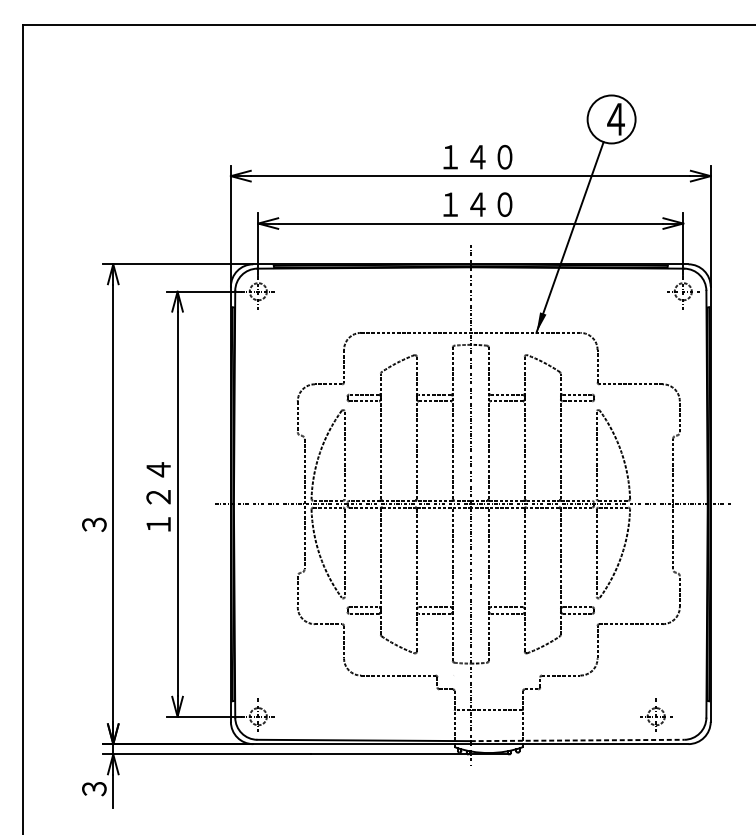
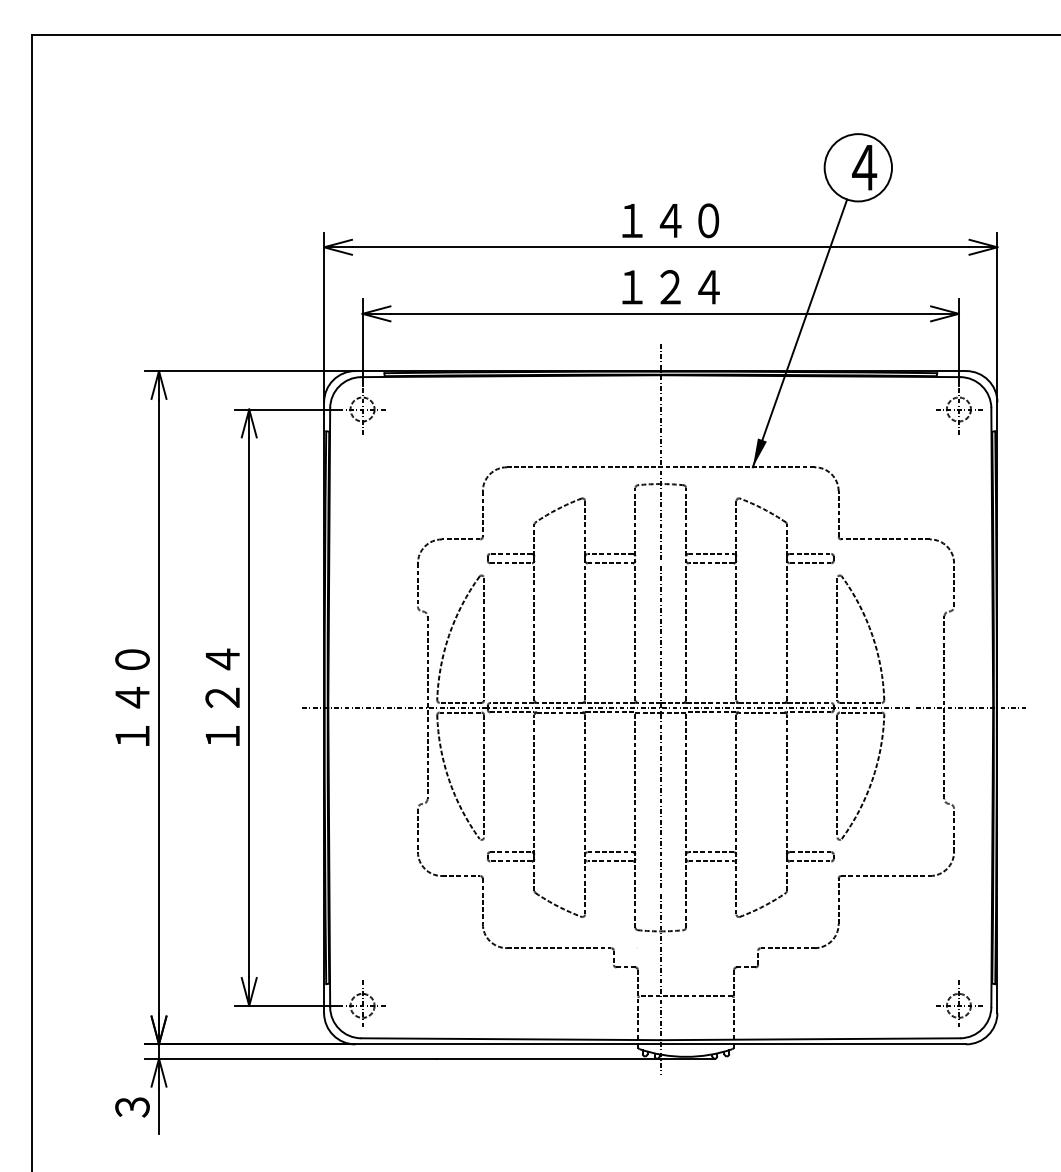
text: (491, 204) -> (689, 287), １４０ -> １２４
text: (94, 496) -> (132, 697), ３ -> １４０
part: (656, 715) -> (959, 1003), moved
line: (577, 740) -> (810, 1039), dashed -> solid

